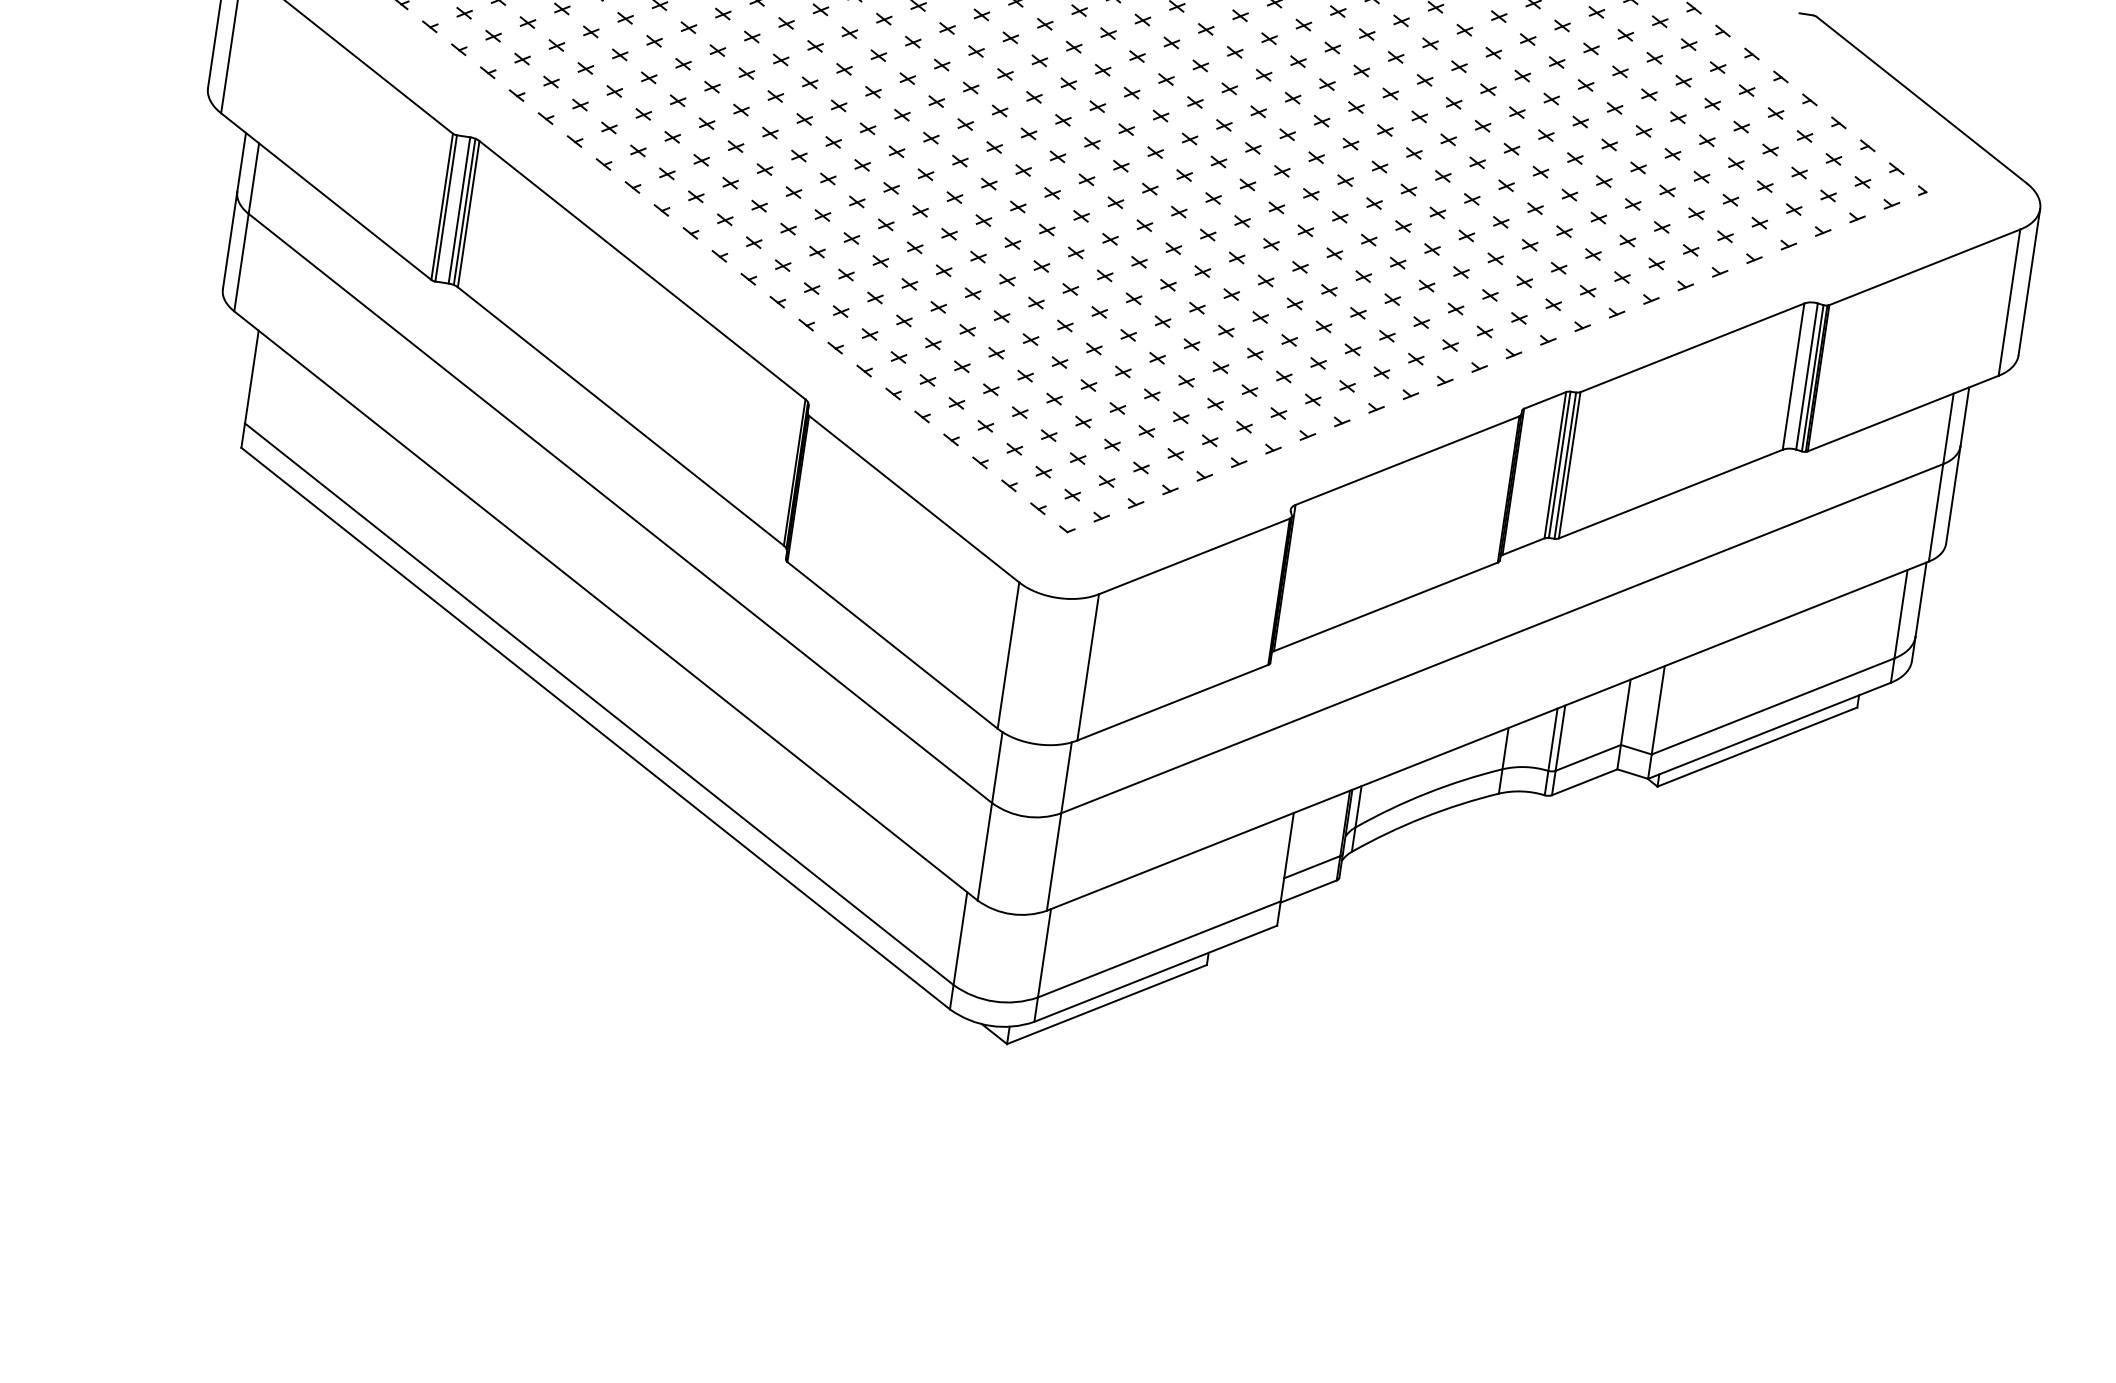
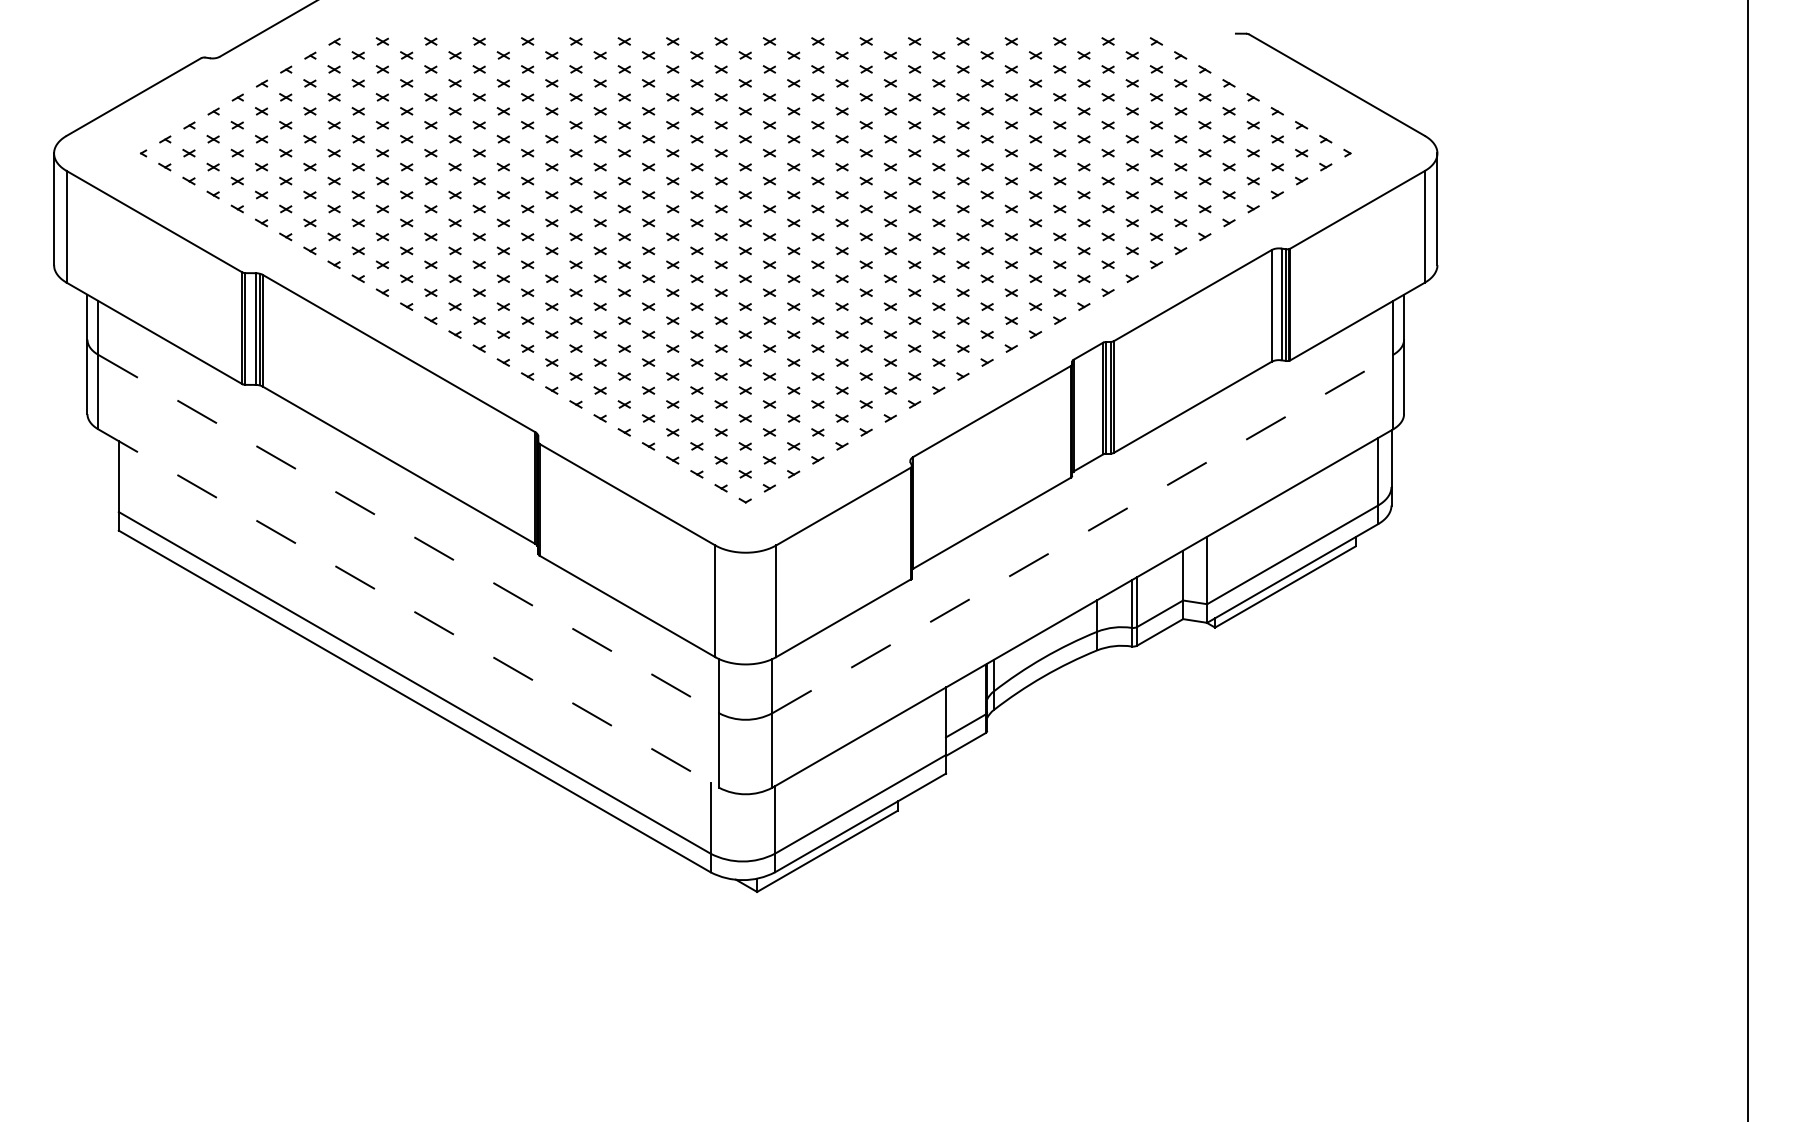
line: (621, 509) -> (409, 534), solid -> dashed
line: (606, 605) -> (409, 608), solid -> dashed
line: (1503, 638) -> (1083, 533), solid -> dashed

